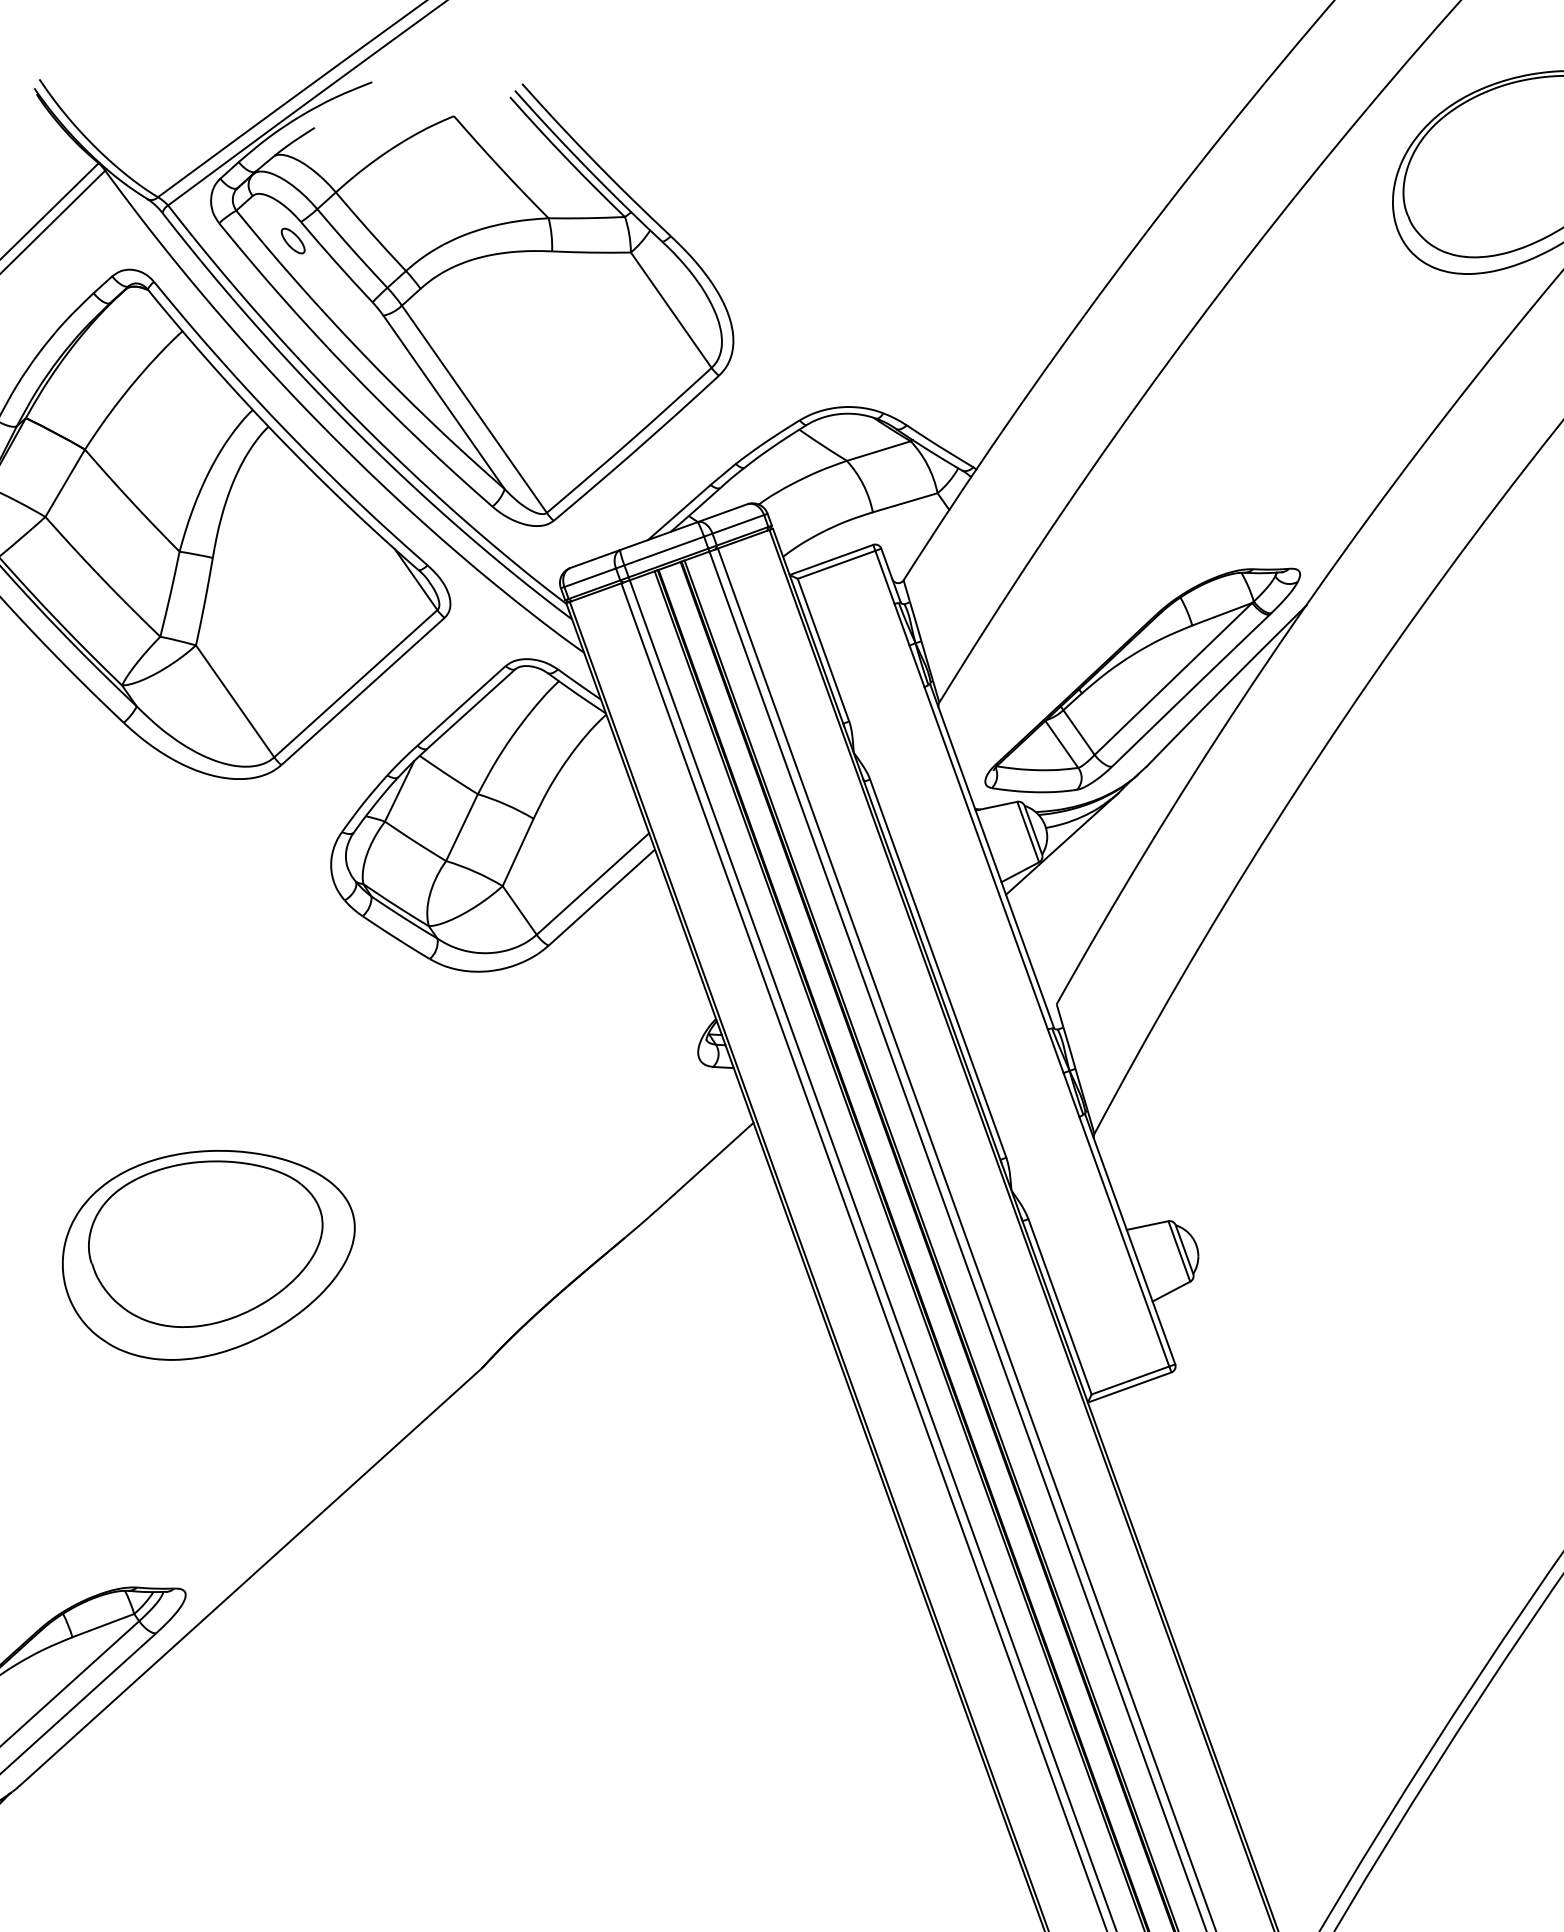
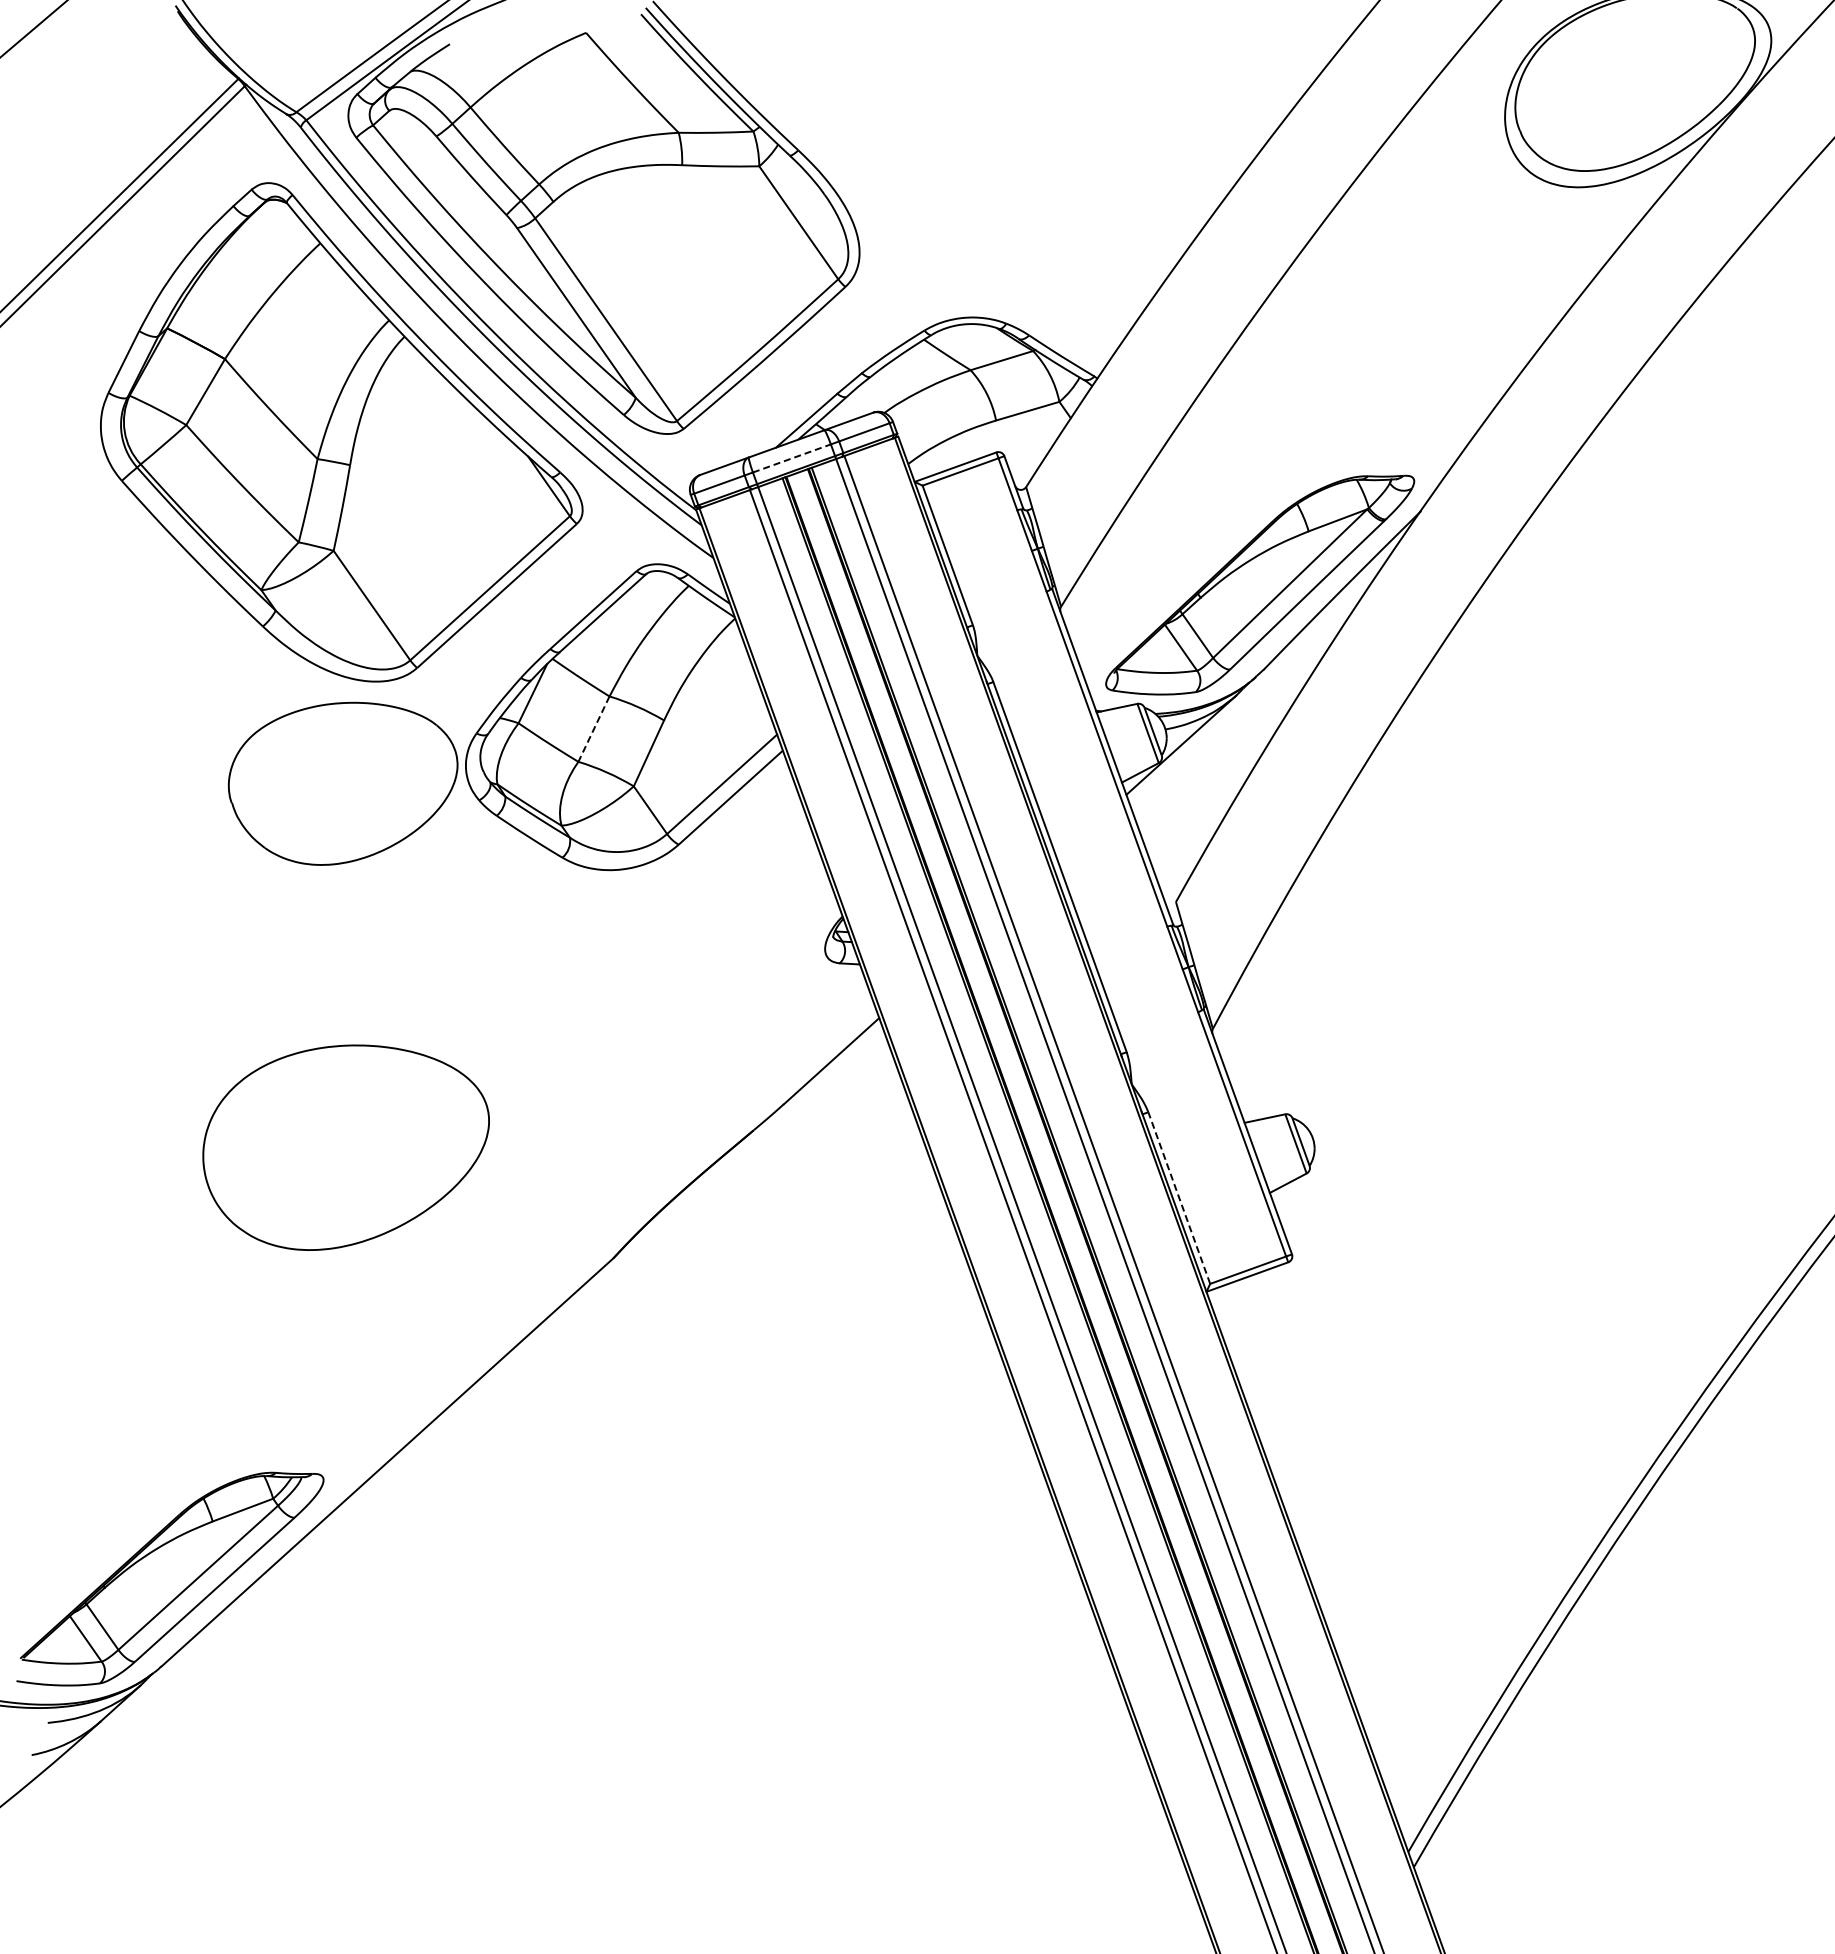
part: (292, 241) -> (428, 155), removed
line: (664, 551) -> (792, 458), solid -> dashed
line: (461, 827) -> (593, 729), solid -> dashed
part: (205, 1243) -> (342, 783), moved
line: (1060, 1306) -> (1179, 1197), solid -> dashed

